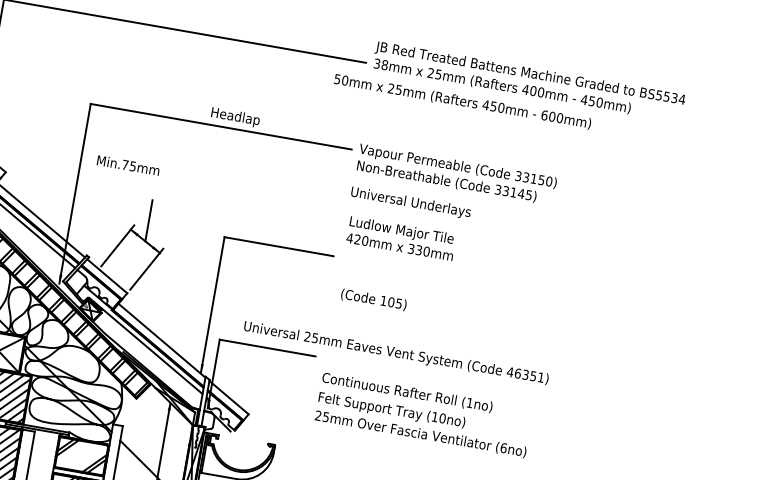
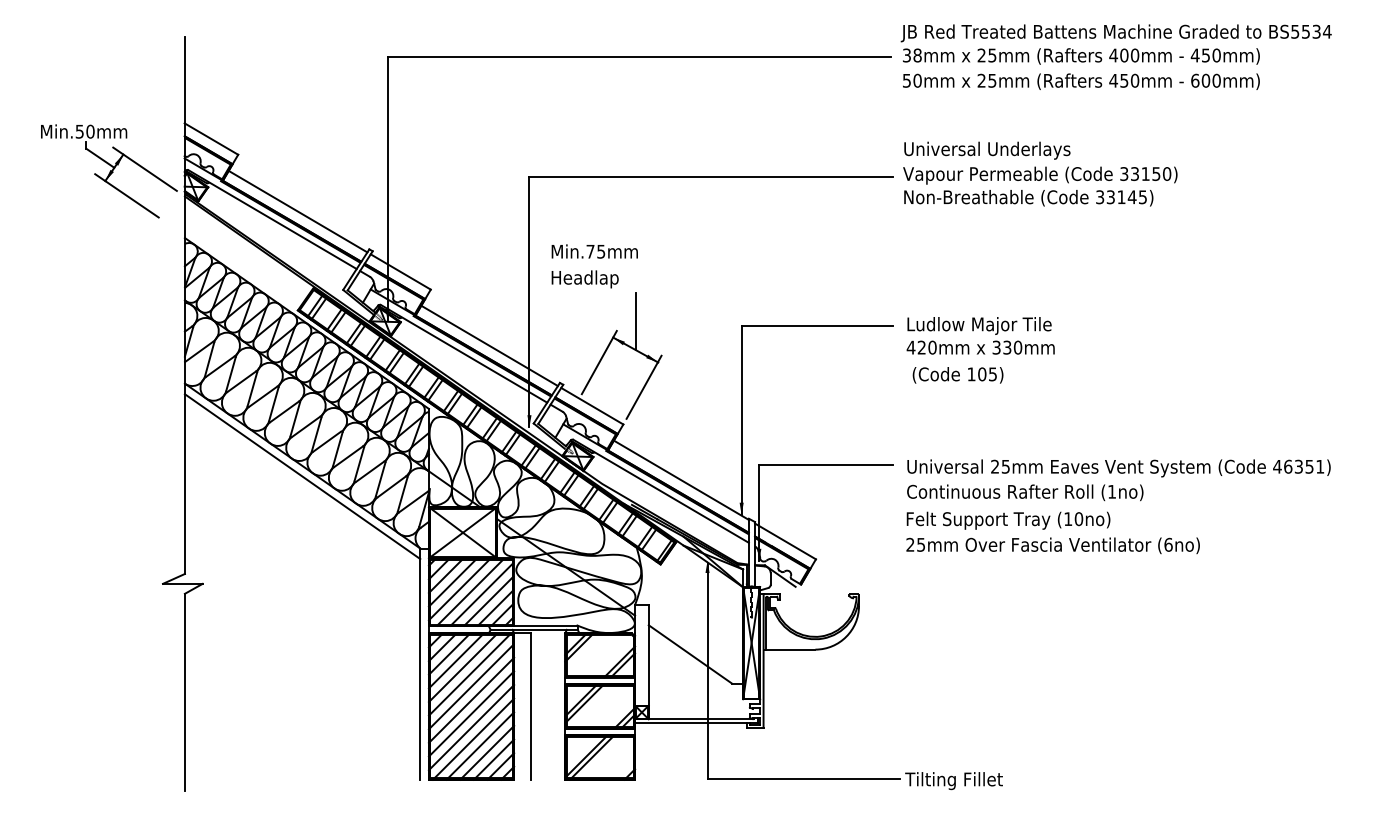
text: (462, 101) -> (1081, 81), moved
text: (235, 117) -> (584, 279), moved
text: (411, 202) -> (987, 150), moved
text: (401, 238) -> (980, 335), moved
text: (395, 353) -> (1118, 468), moved

